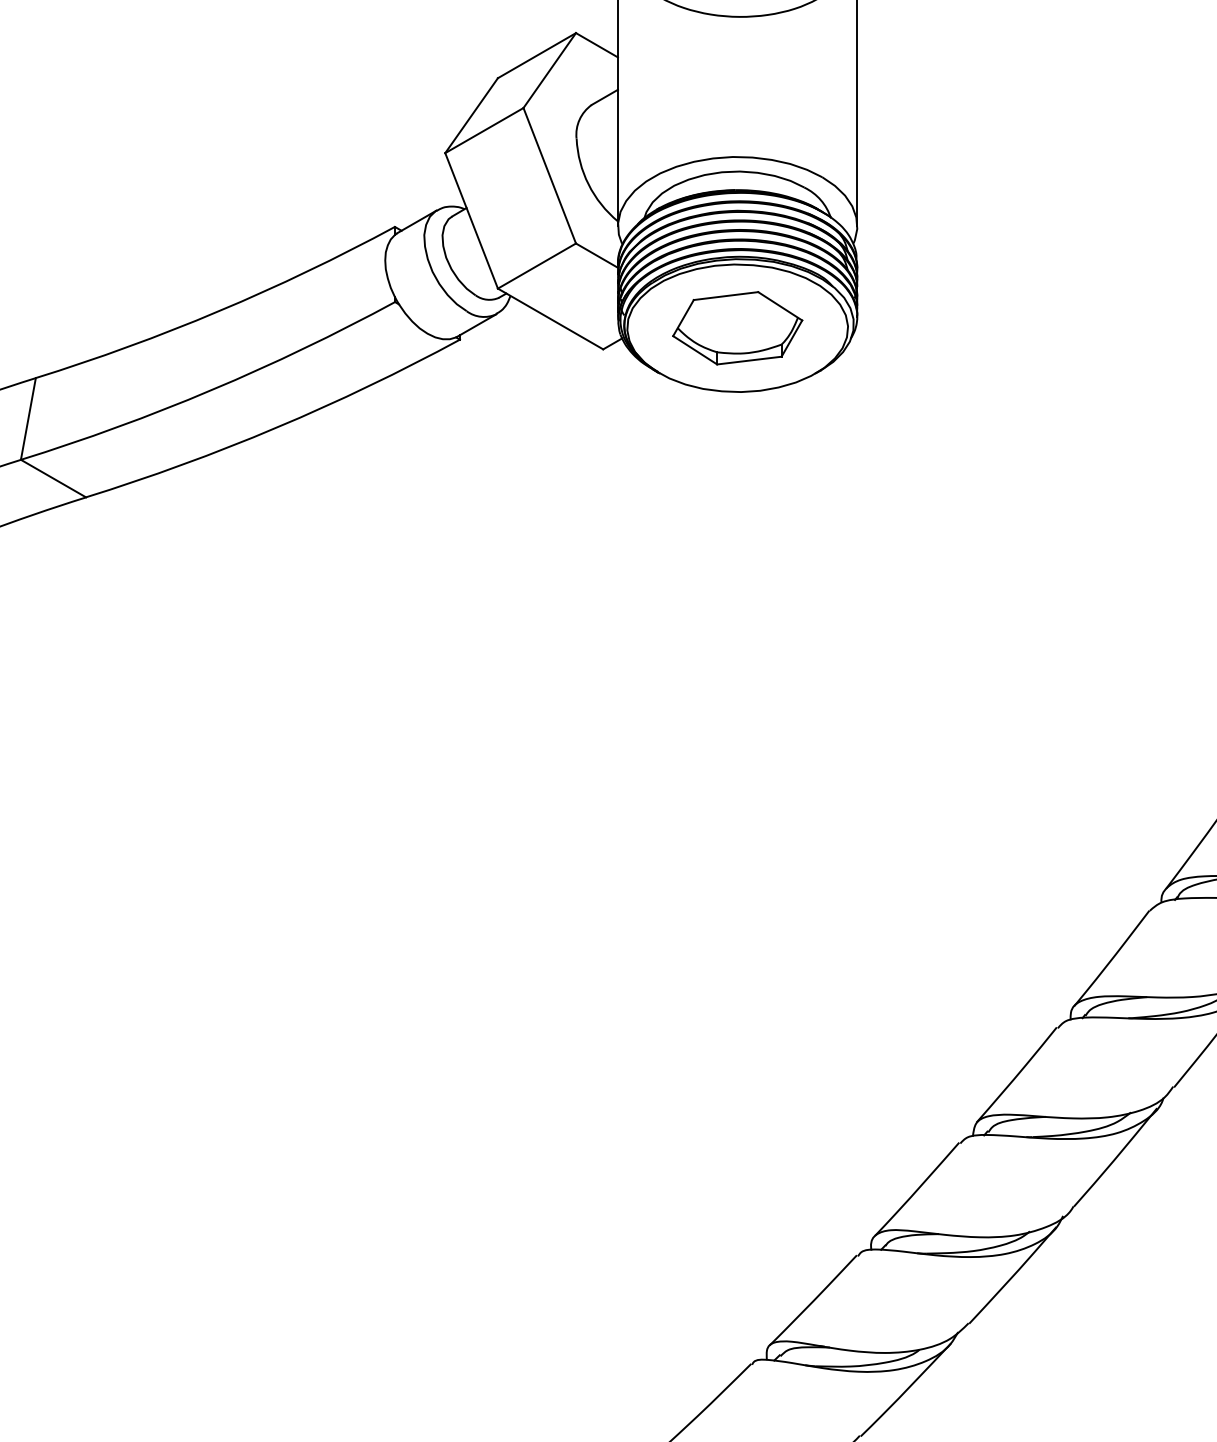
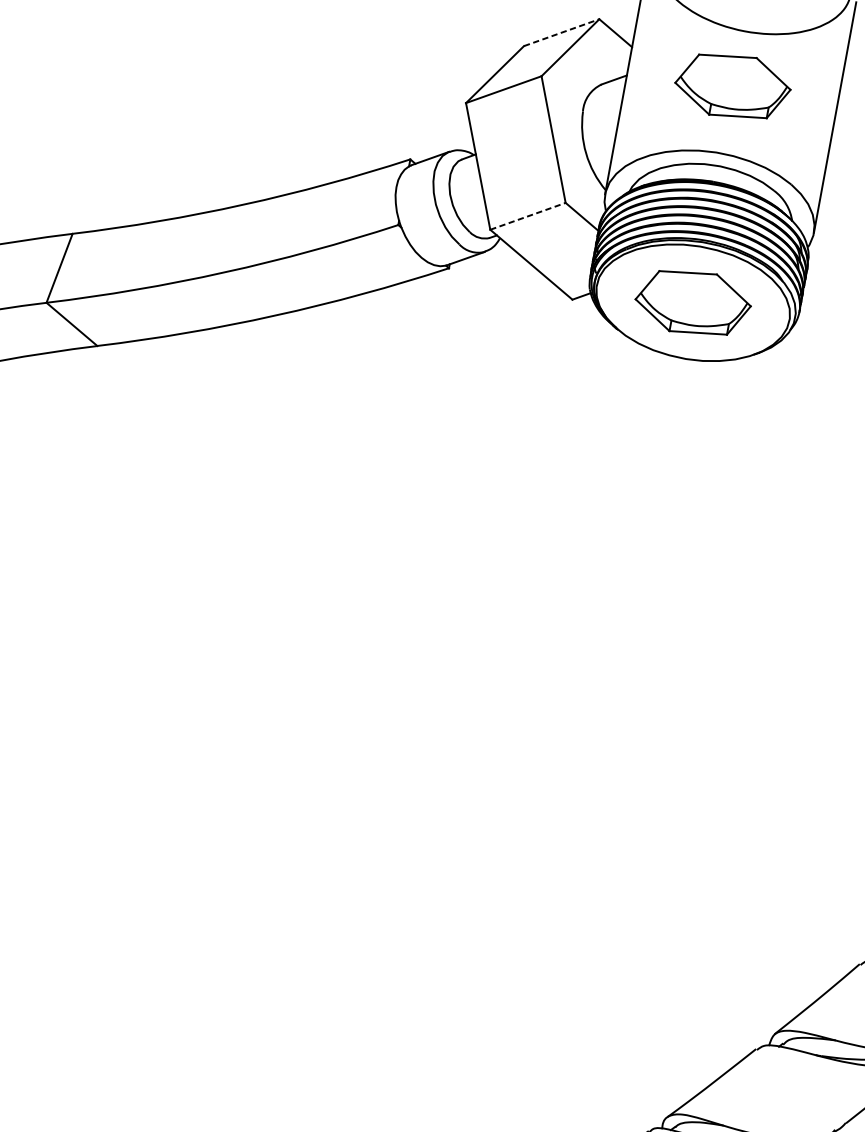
line: (537, 55) -> (562, 32), solid -> dashed
part: (737, 80) -> (732, 86), added
line: (537, 265) -> (528, 215), solid -> dashed

